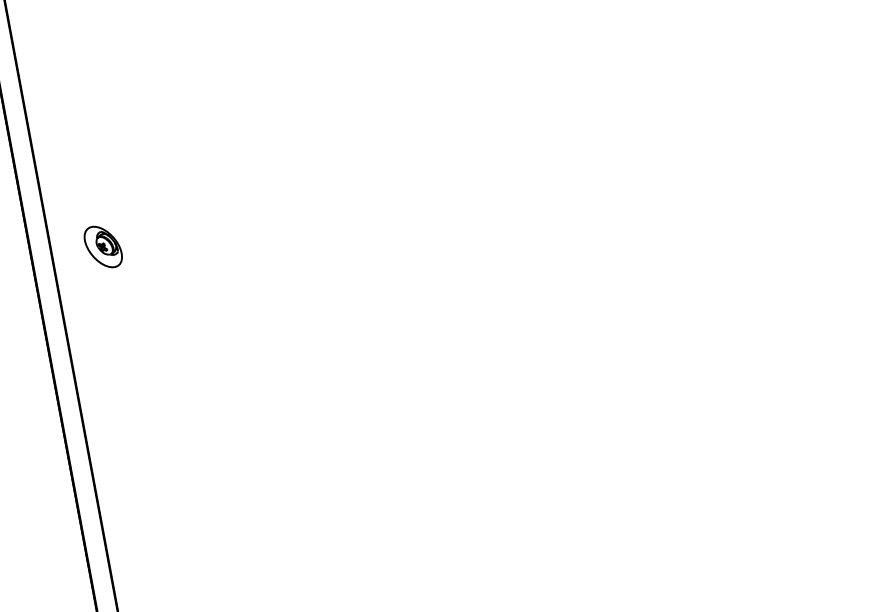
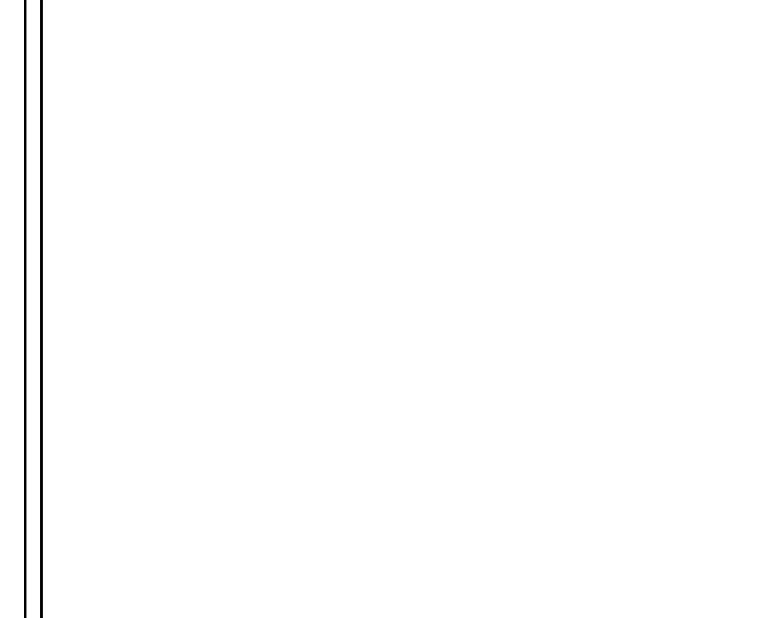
part: (102, 246) -> (83, 165), removed

